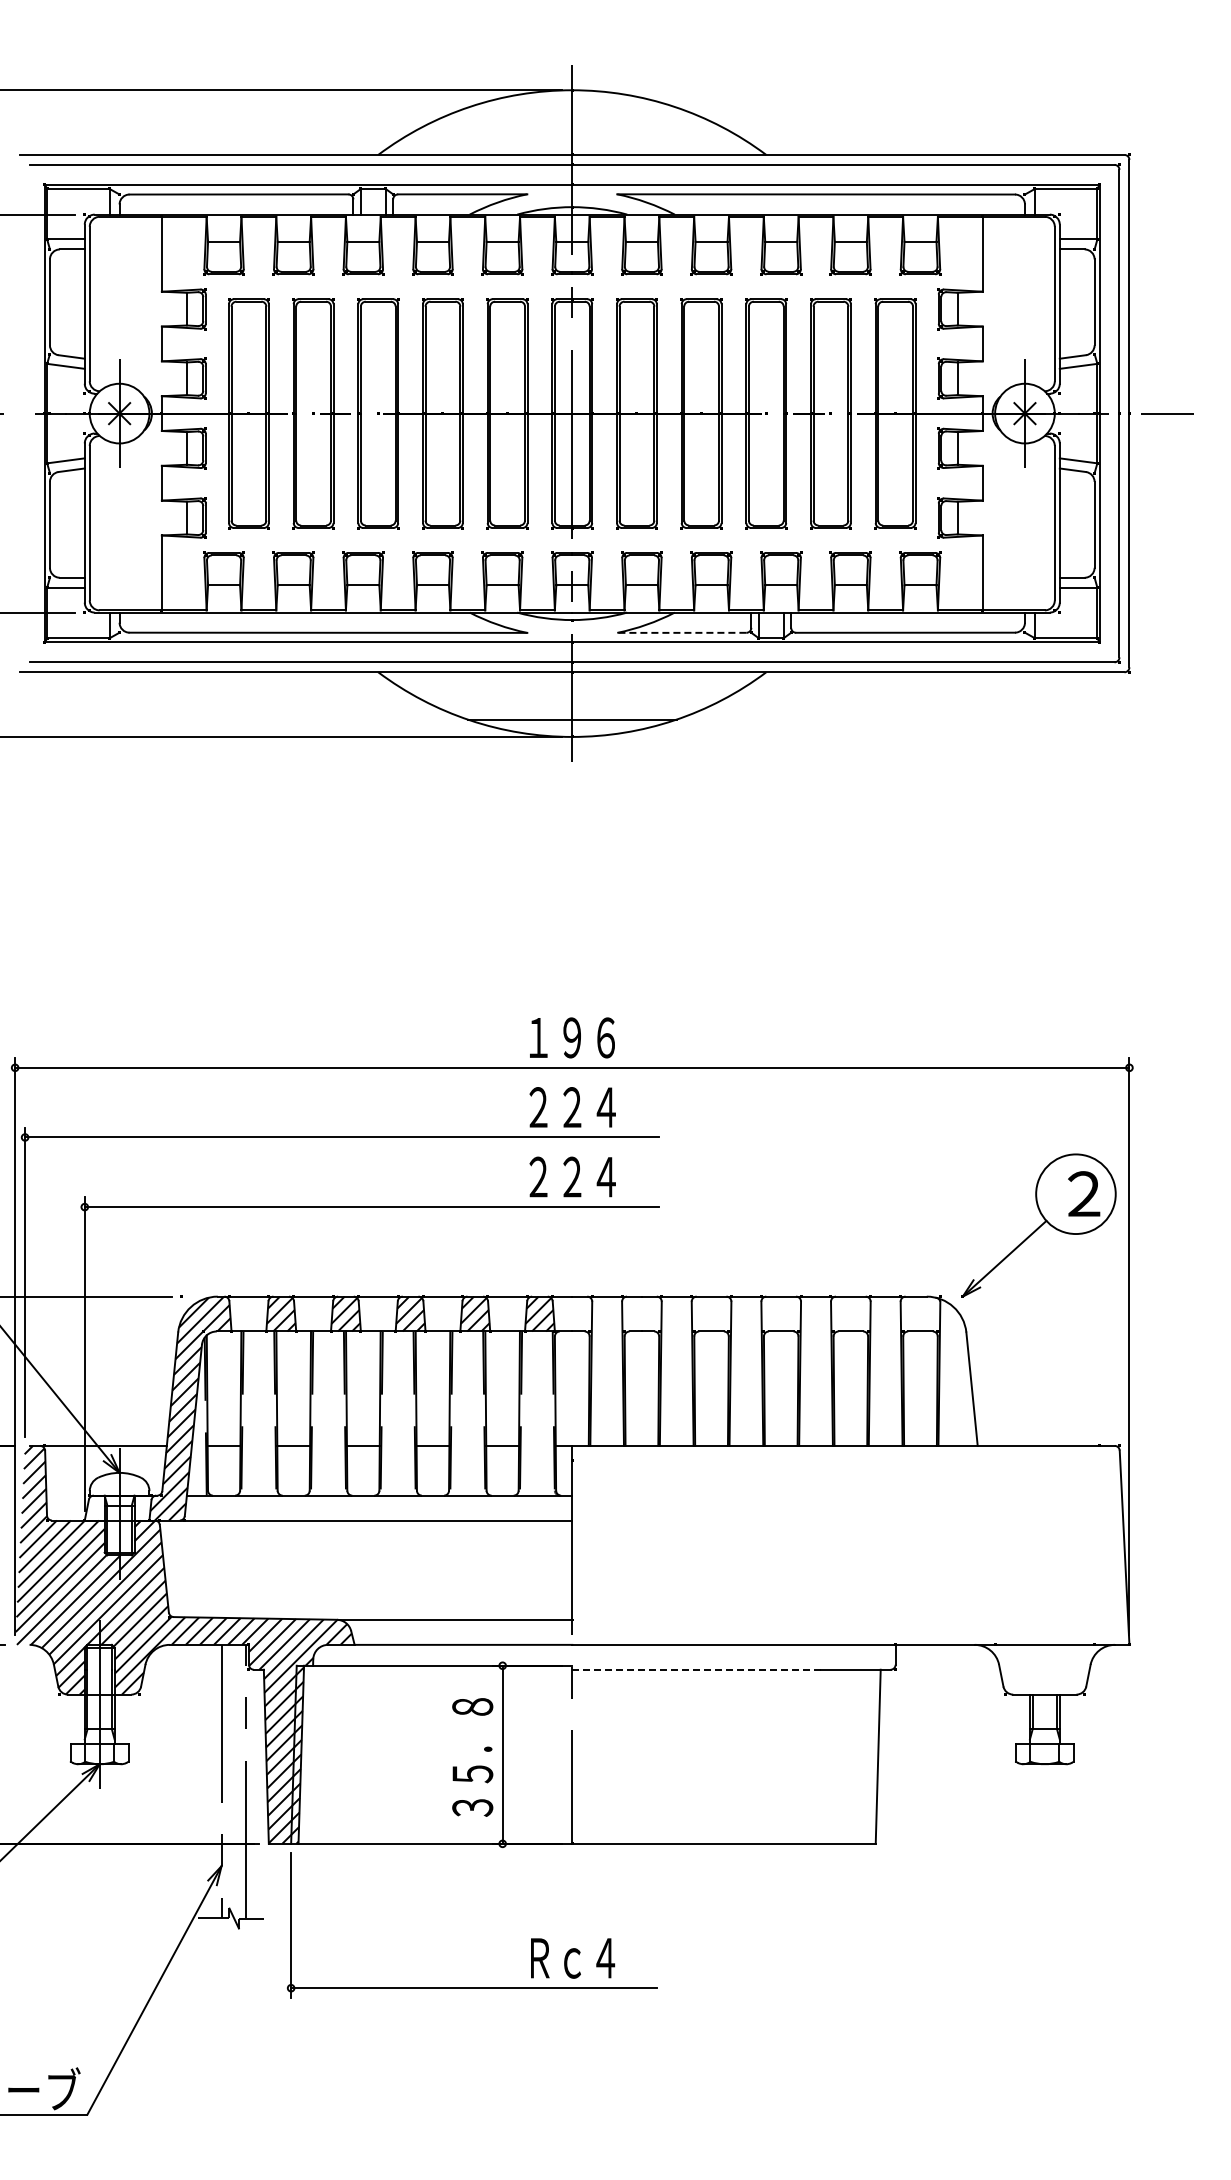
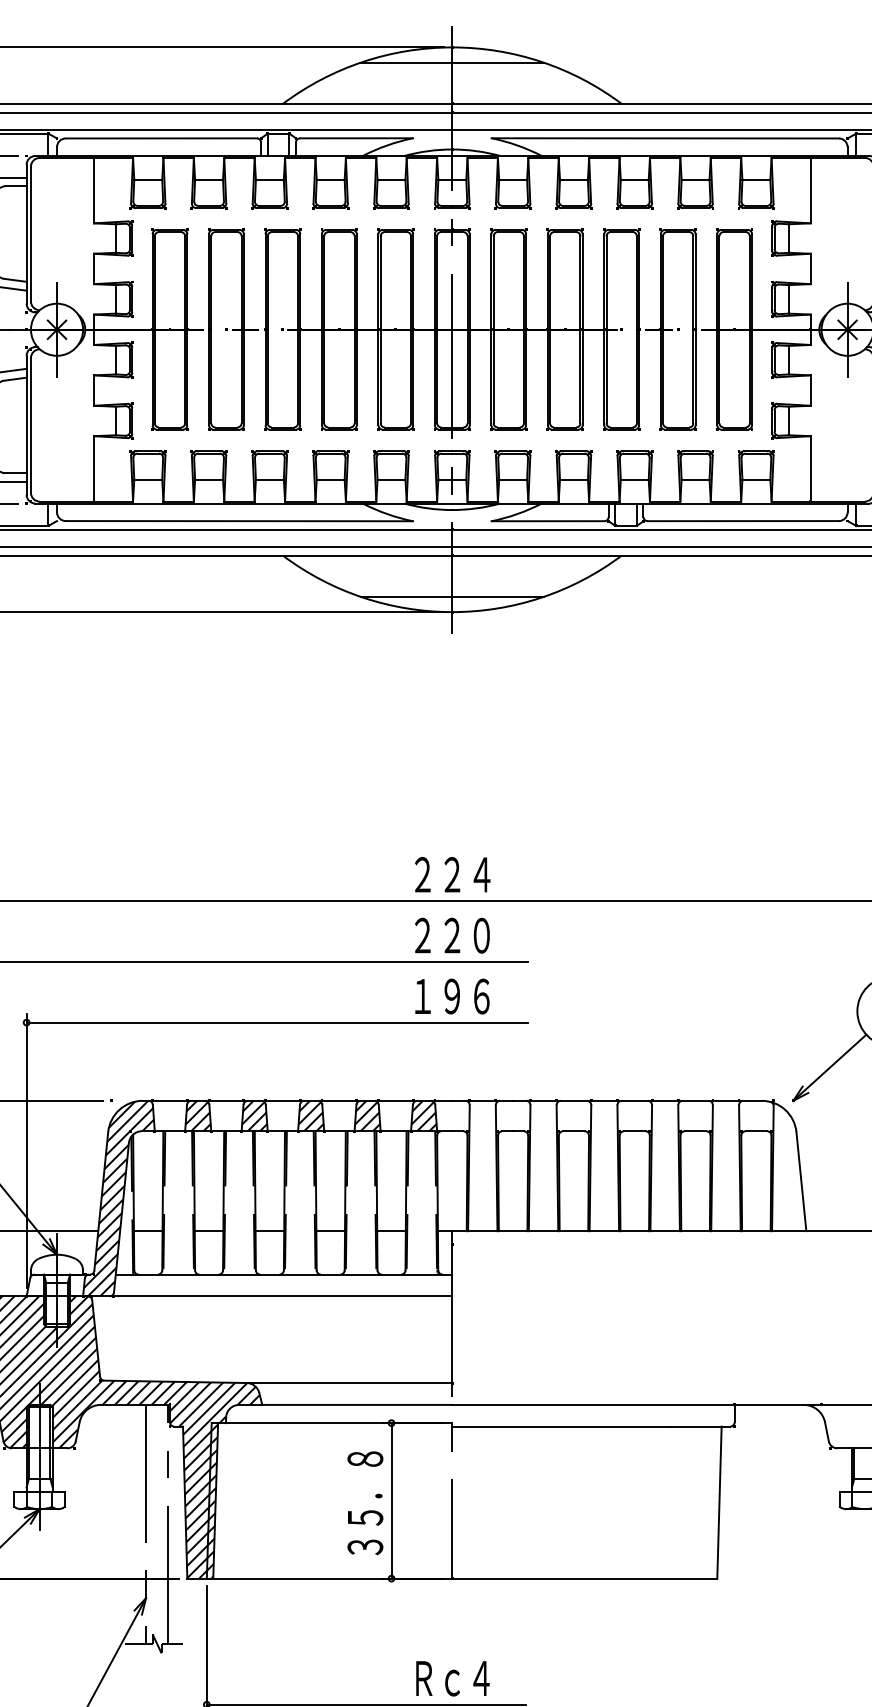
line: (571, 107) -> (451, 62), added
line: (681, 632) -> (547, 520), dashed -> solid
text: (572, 1037) -> (452, 874), １９６ -> ２２４
text: (605, 1107) -> (481, 935), ２２４ -> ２２０
text: (572, 1176) -> (452, 995), ２２４ -> １９６
line: (696, 1669) -> (560, 1426), dashed -> solid

